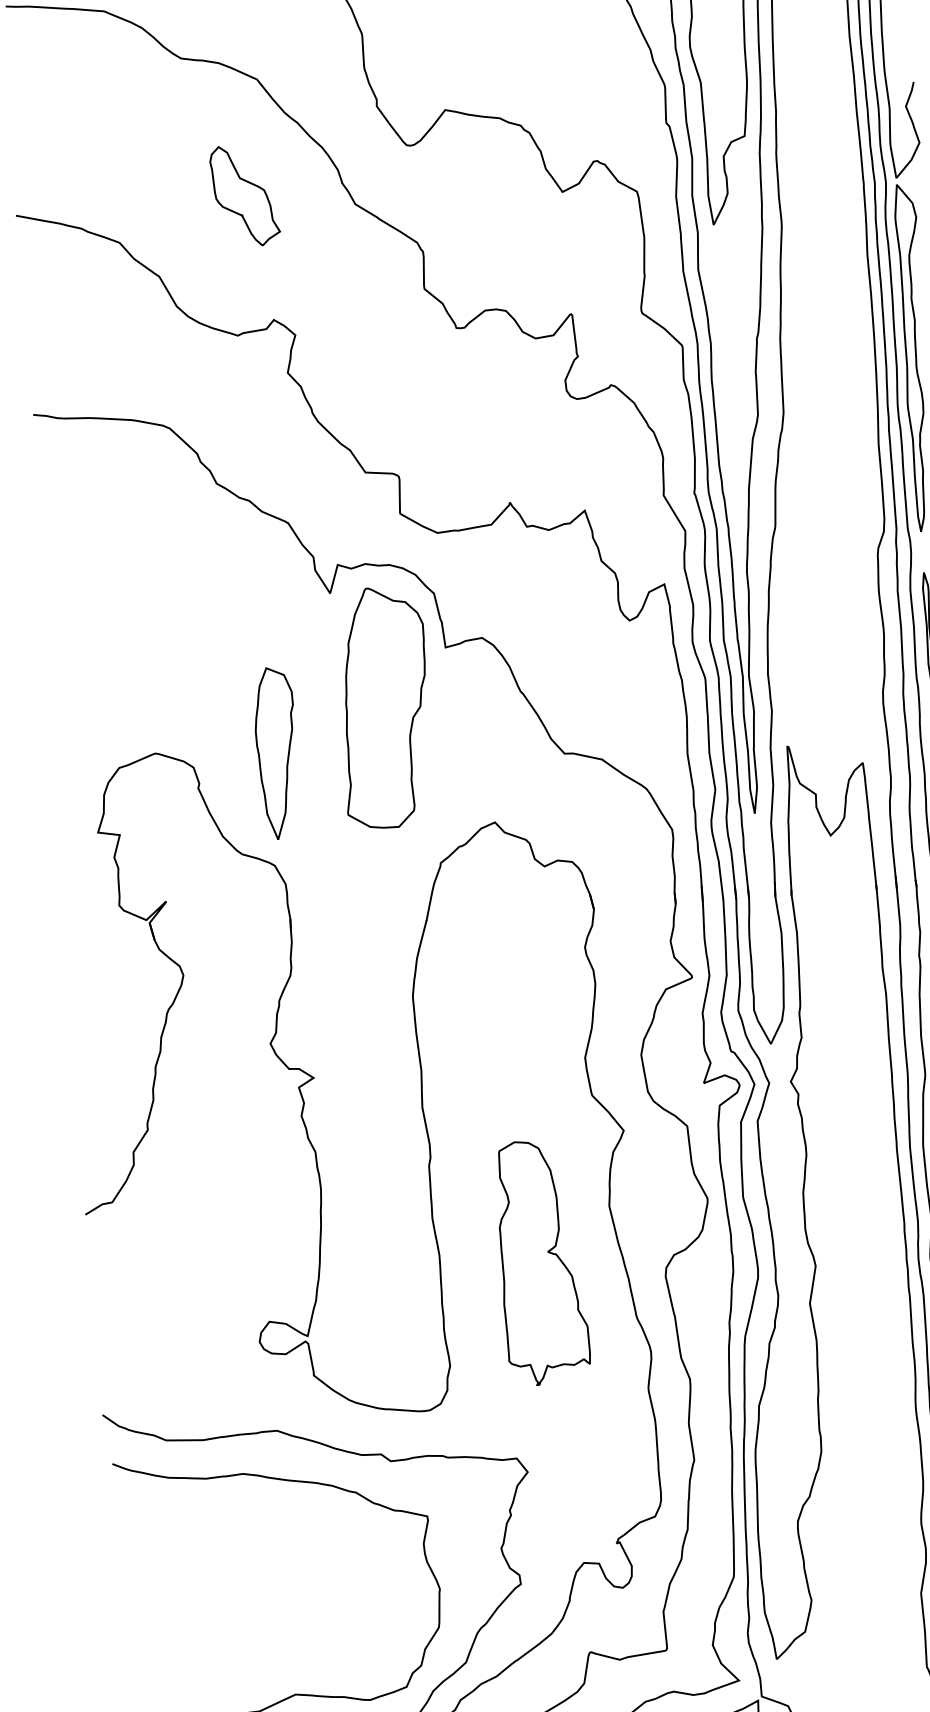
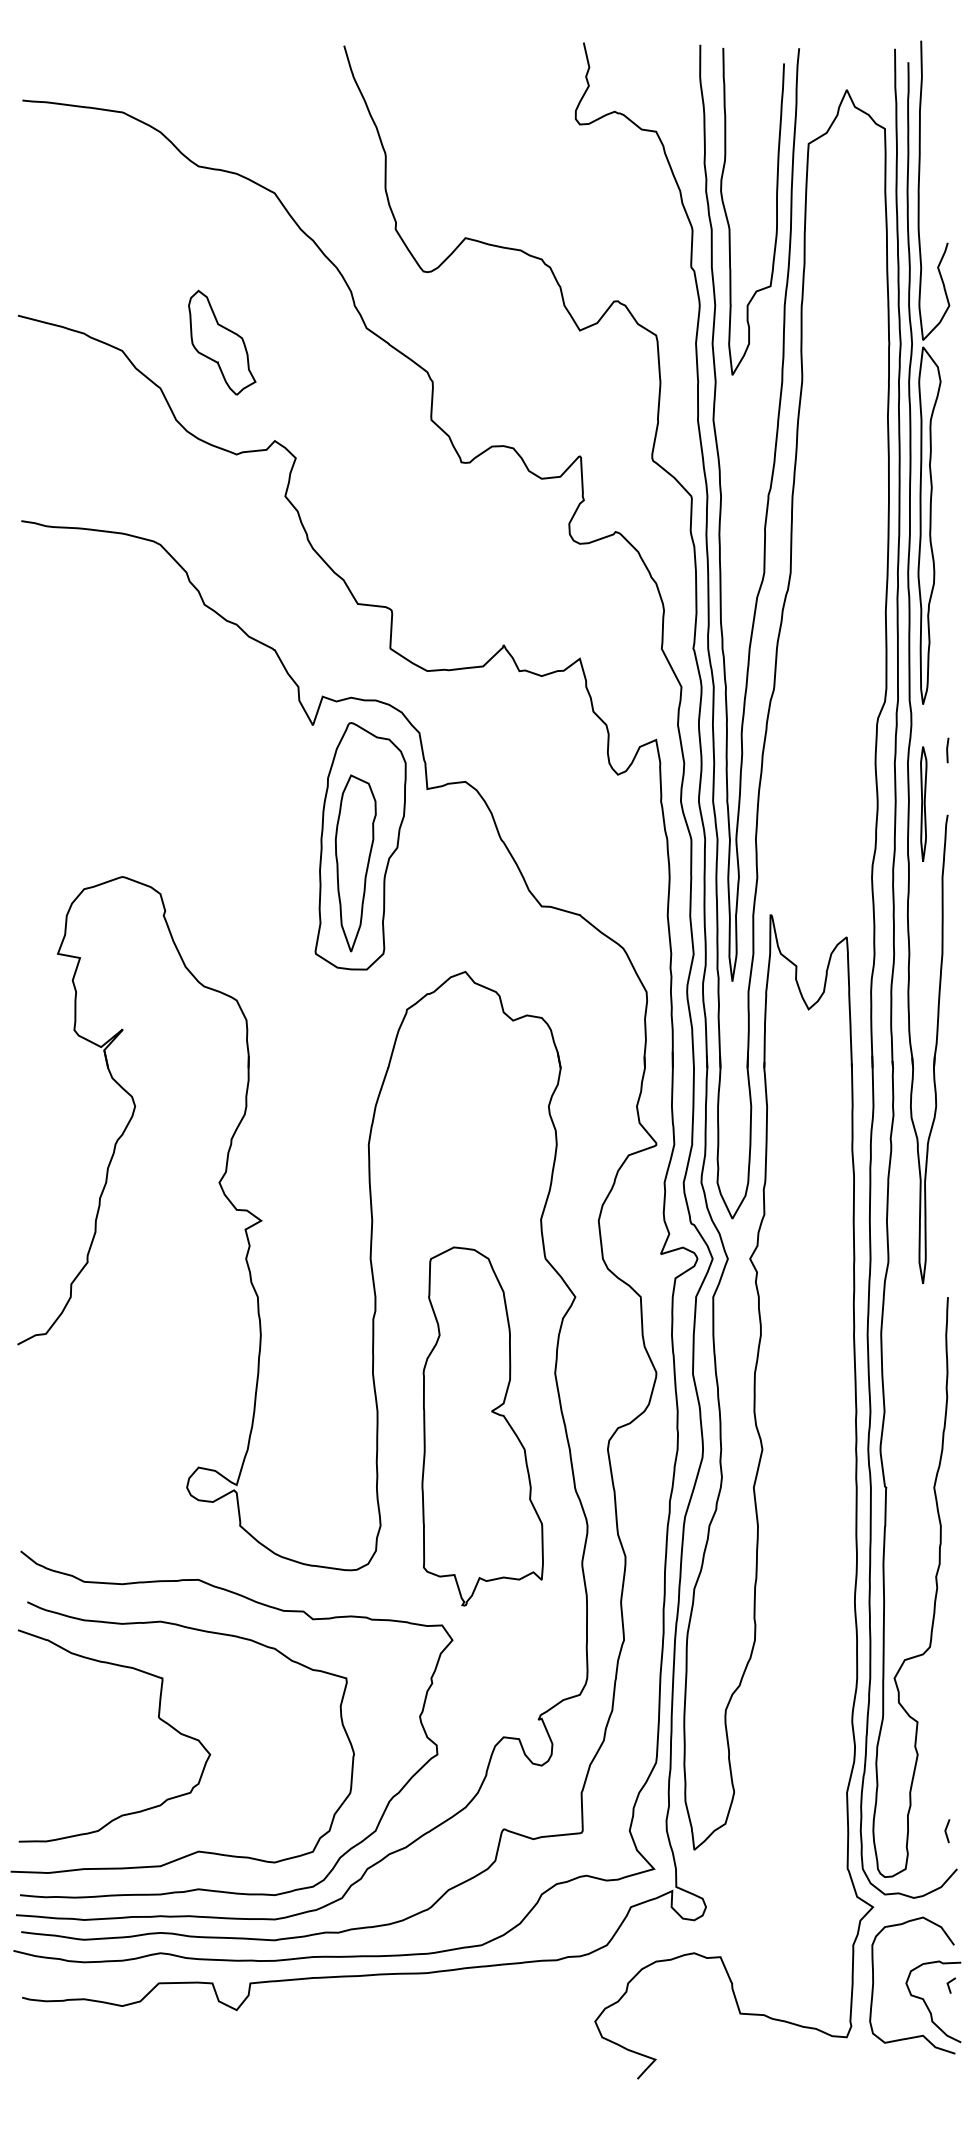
part: (245, 195) -> (222, 342), moved
part: (276, 753) -> (355, 863), moved
part: (542, 1262) -> (482, 1426), size x1.43
curve: (246, 1566) -> (157, 1716), added

